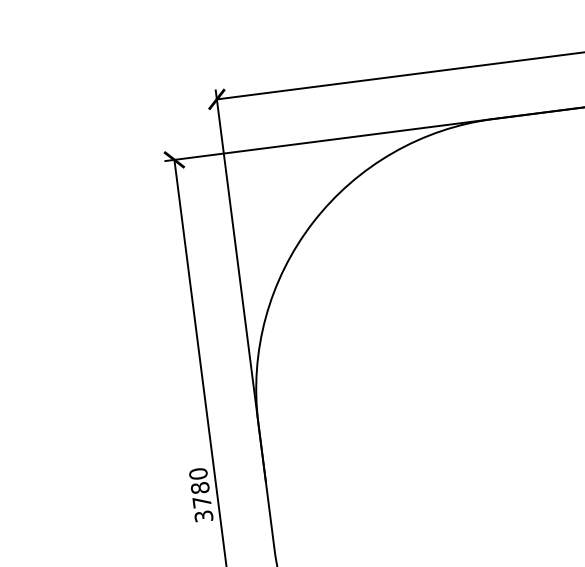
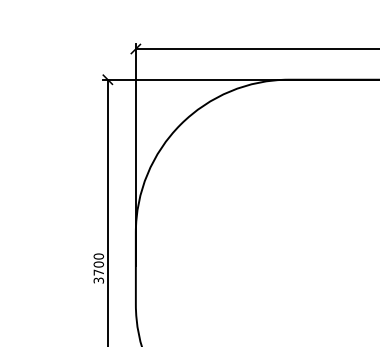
text: (199, 488) -> (98, 264), 3780 -> 3700

